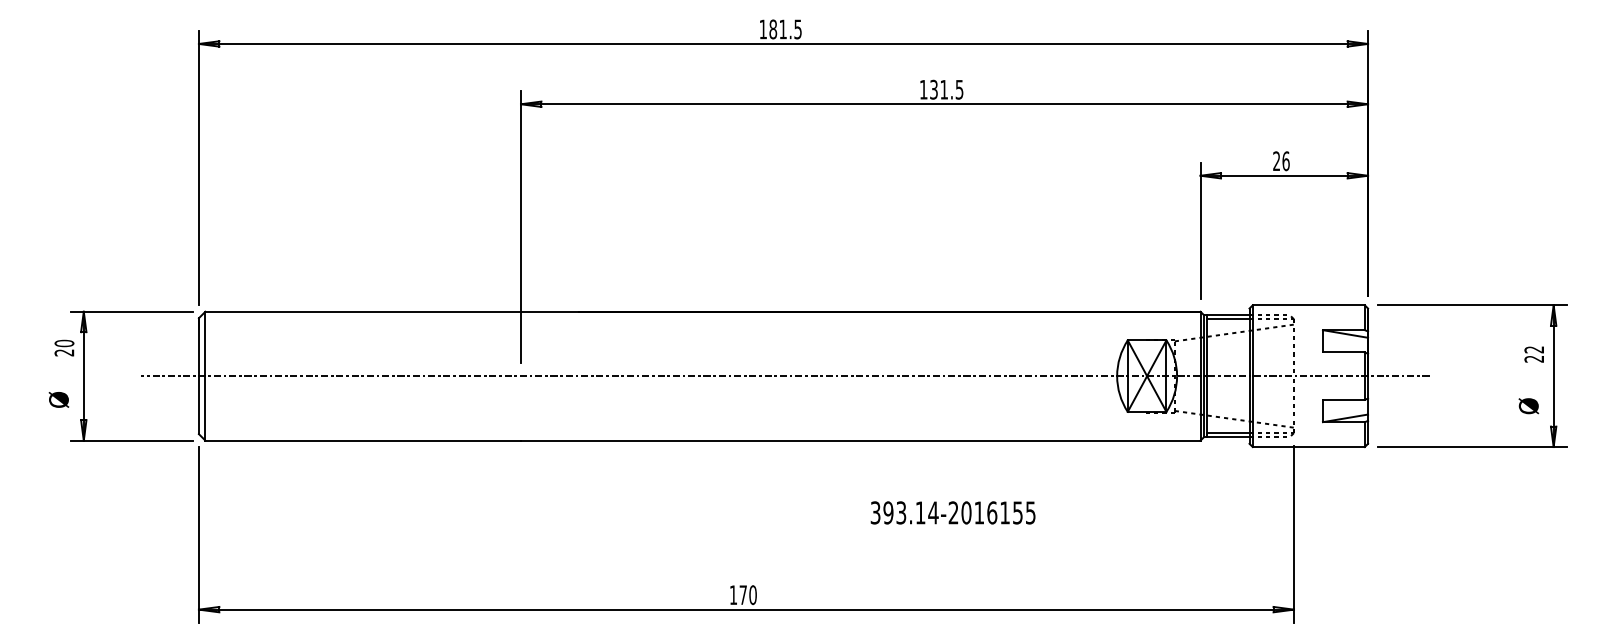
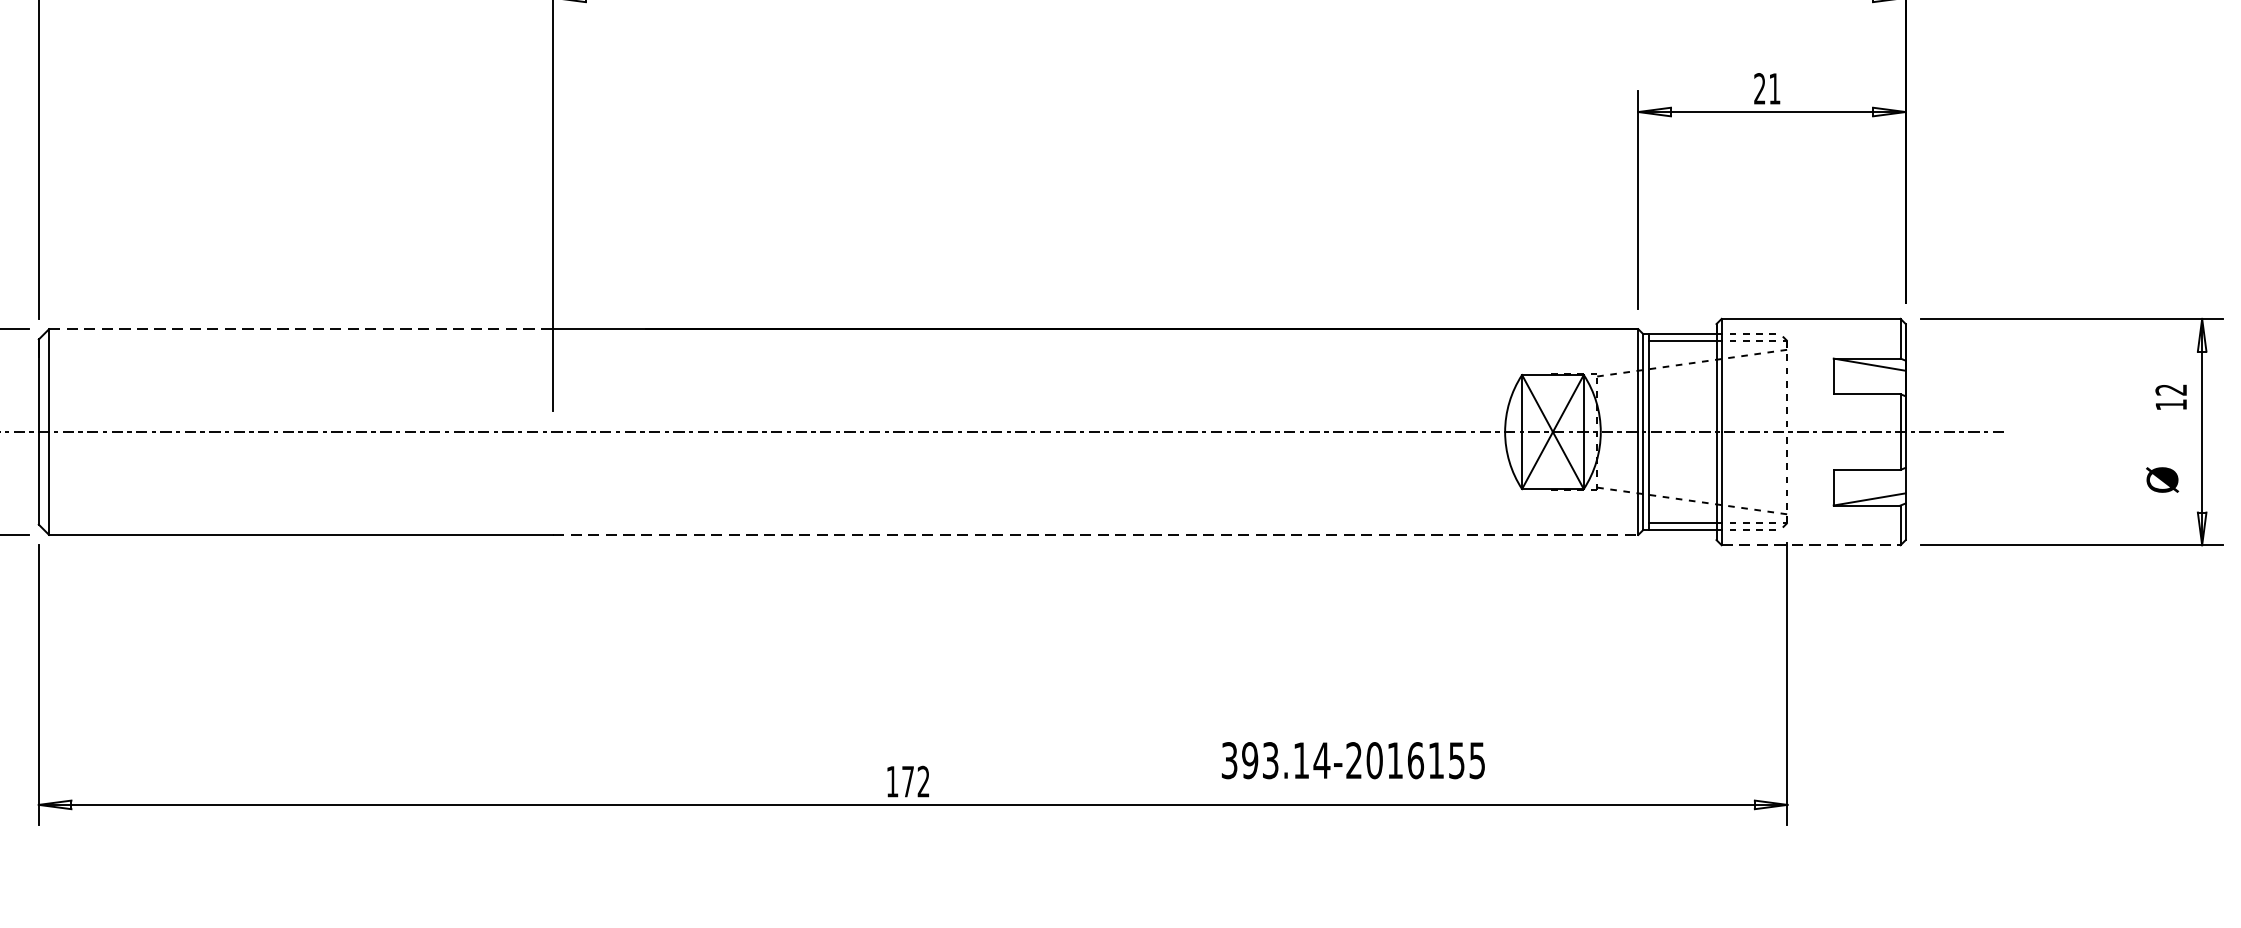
text: (1285, 161) -> (1773, 89), 26 -> 21
line: (363, 311) -> (301, 328), solid -> dashed
text: (1533, 358) -> (2169, 403), 22 -> 12
line: (860, 440) -> (1095, 534), solid -> dashed
line: (1309, 447) -> (1812, 545), solid -> dashed
text: (952, 512) -> (1352, 759), moved
text: (752, 595) -> (922, 782), 170 -> 172

